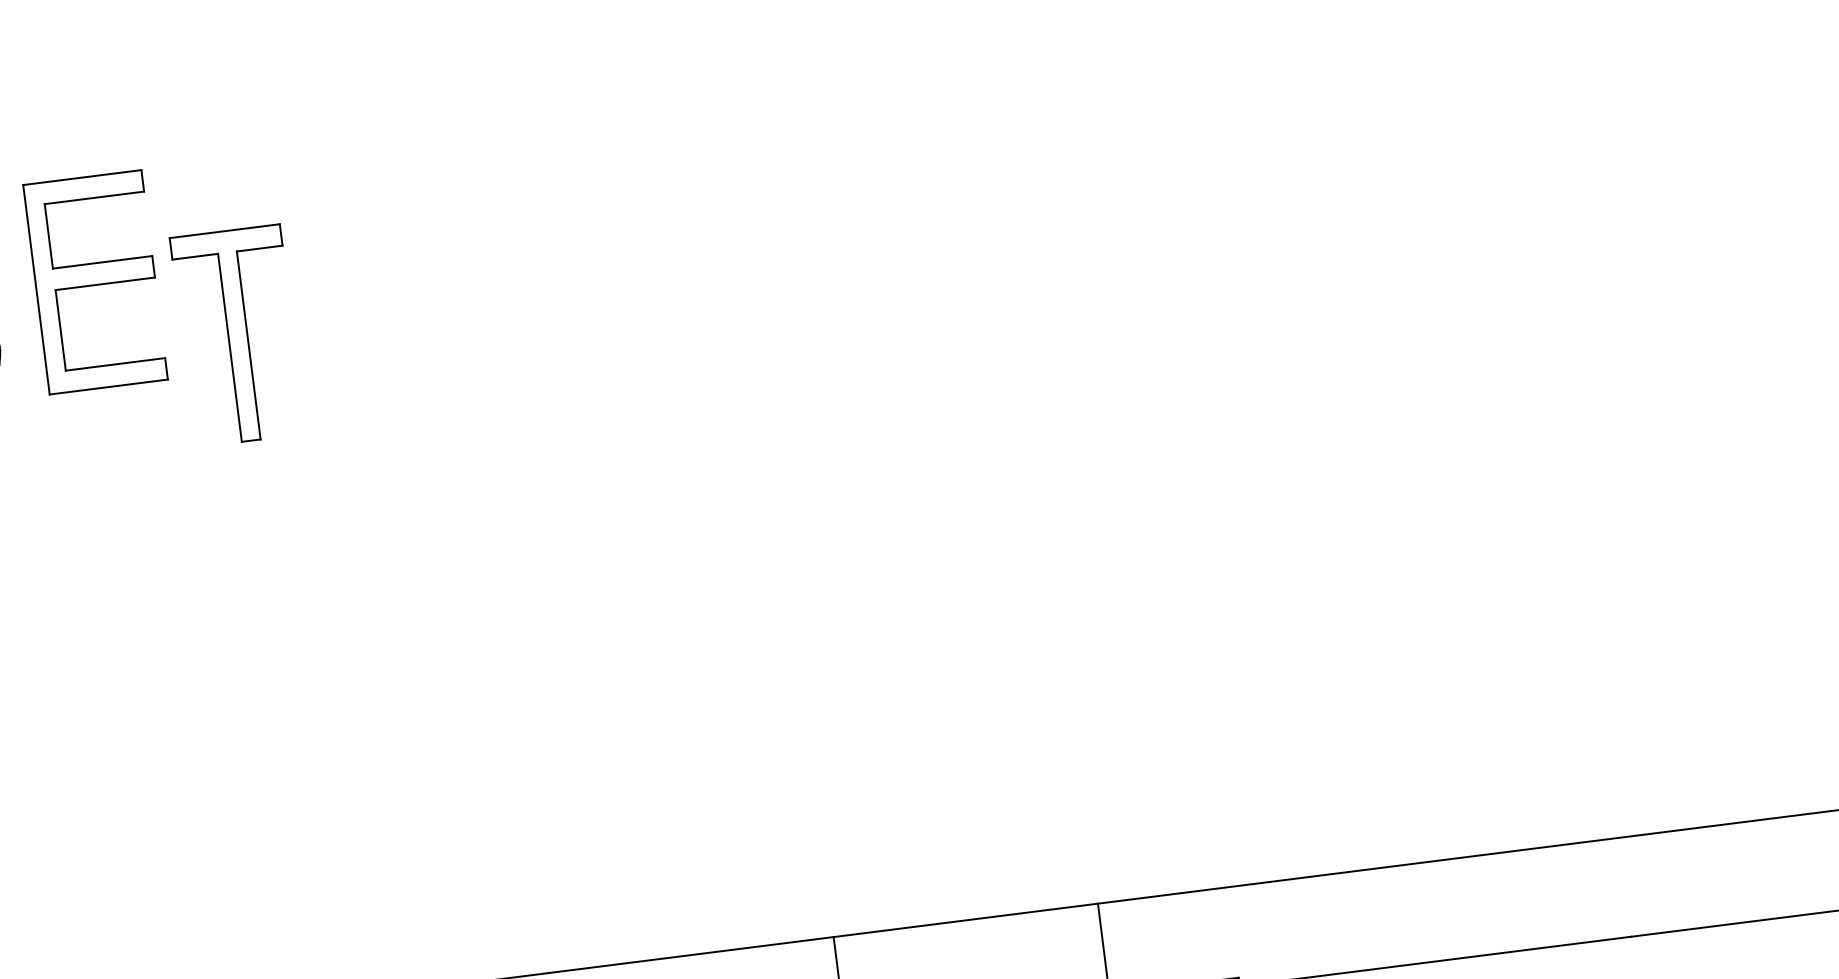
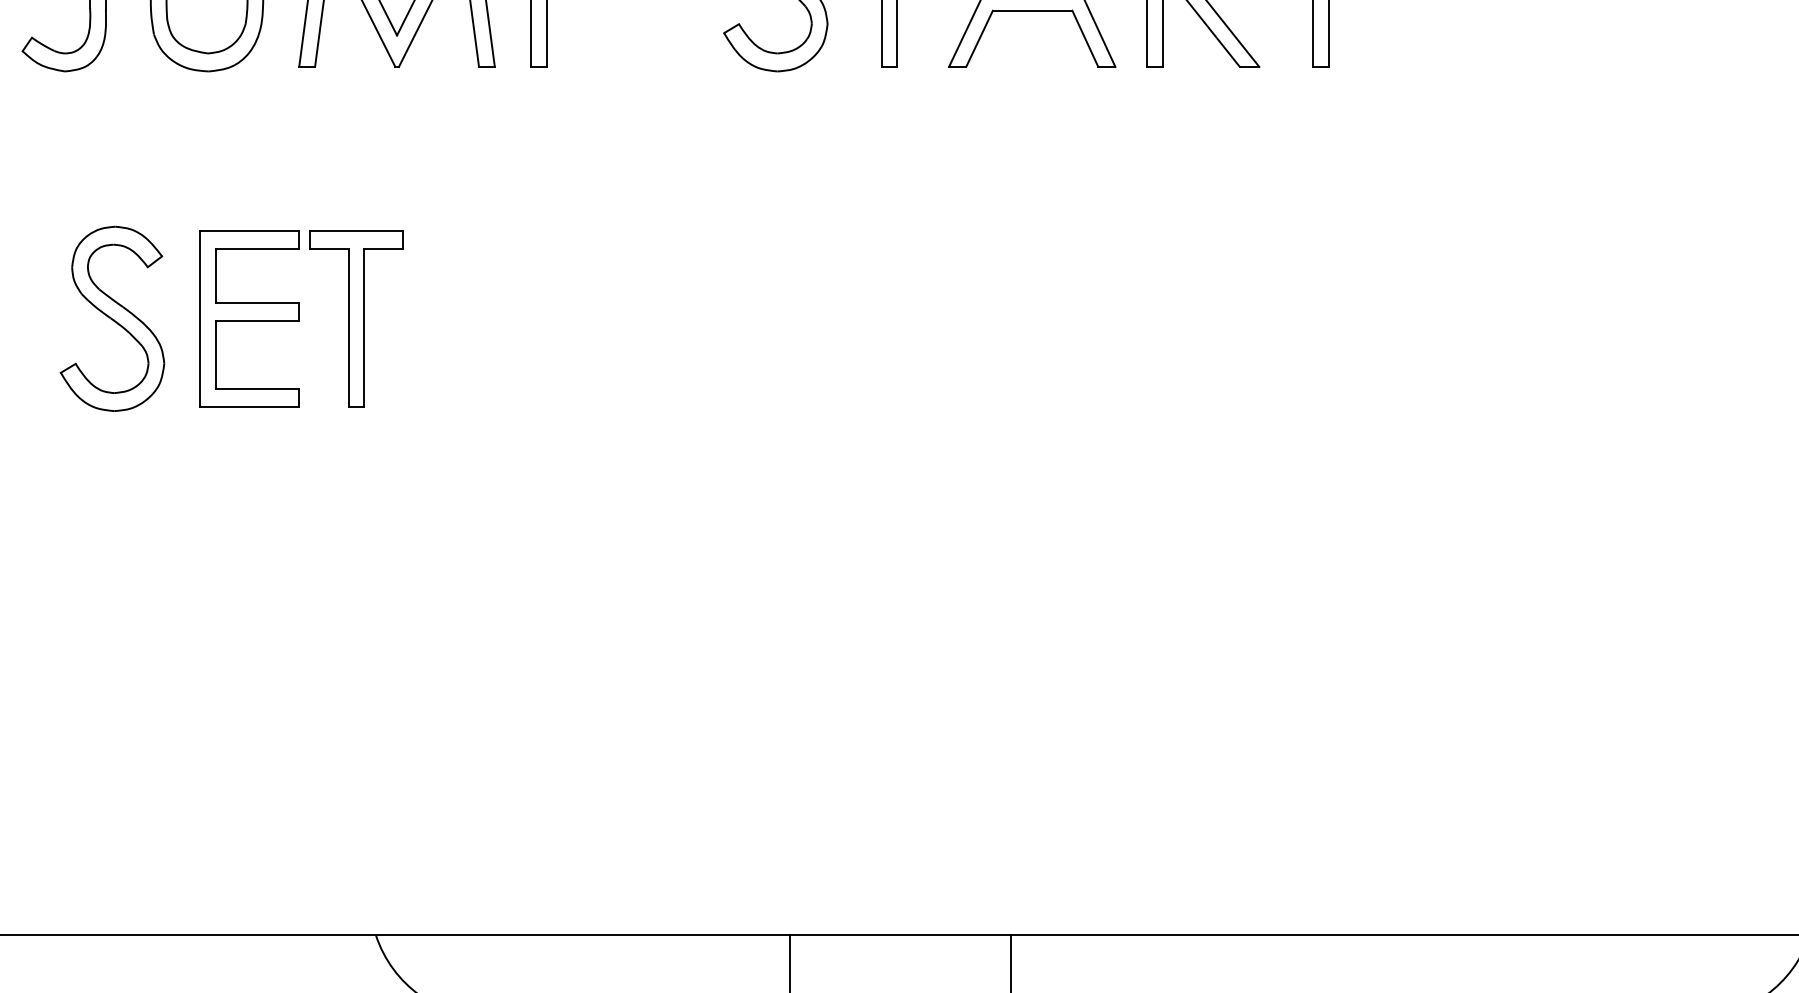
part: (237, 335) -> (356, 318), moved

